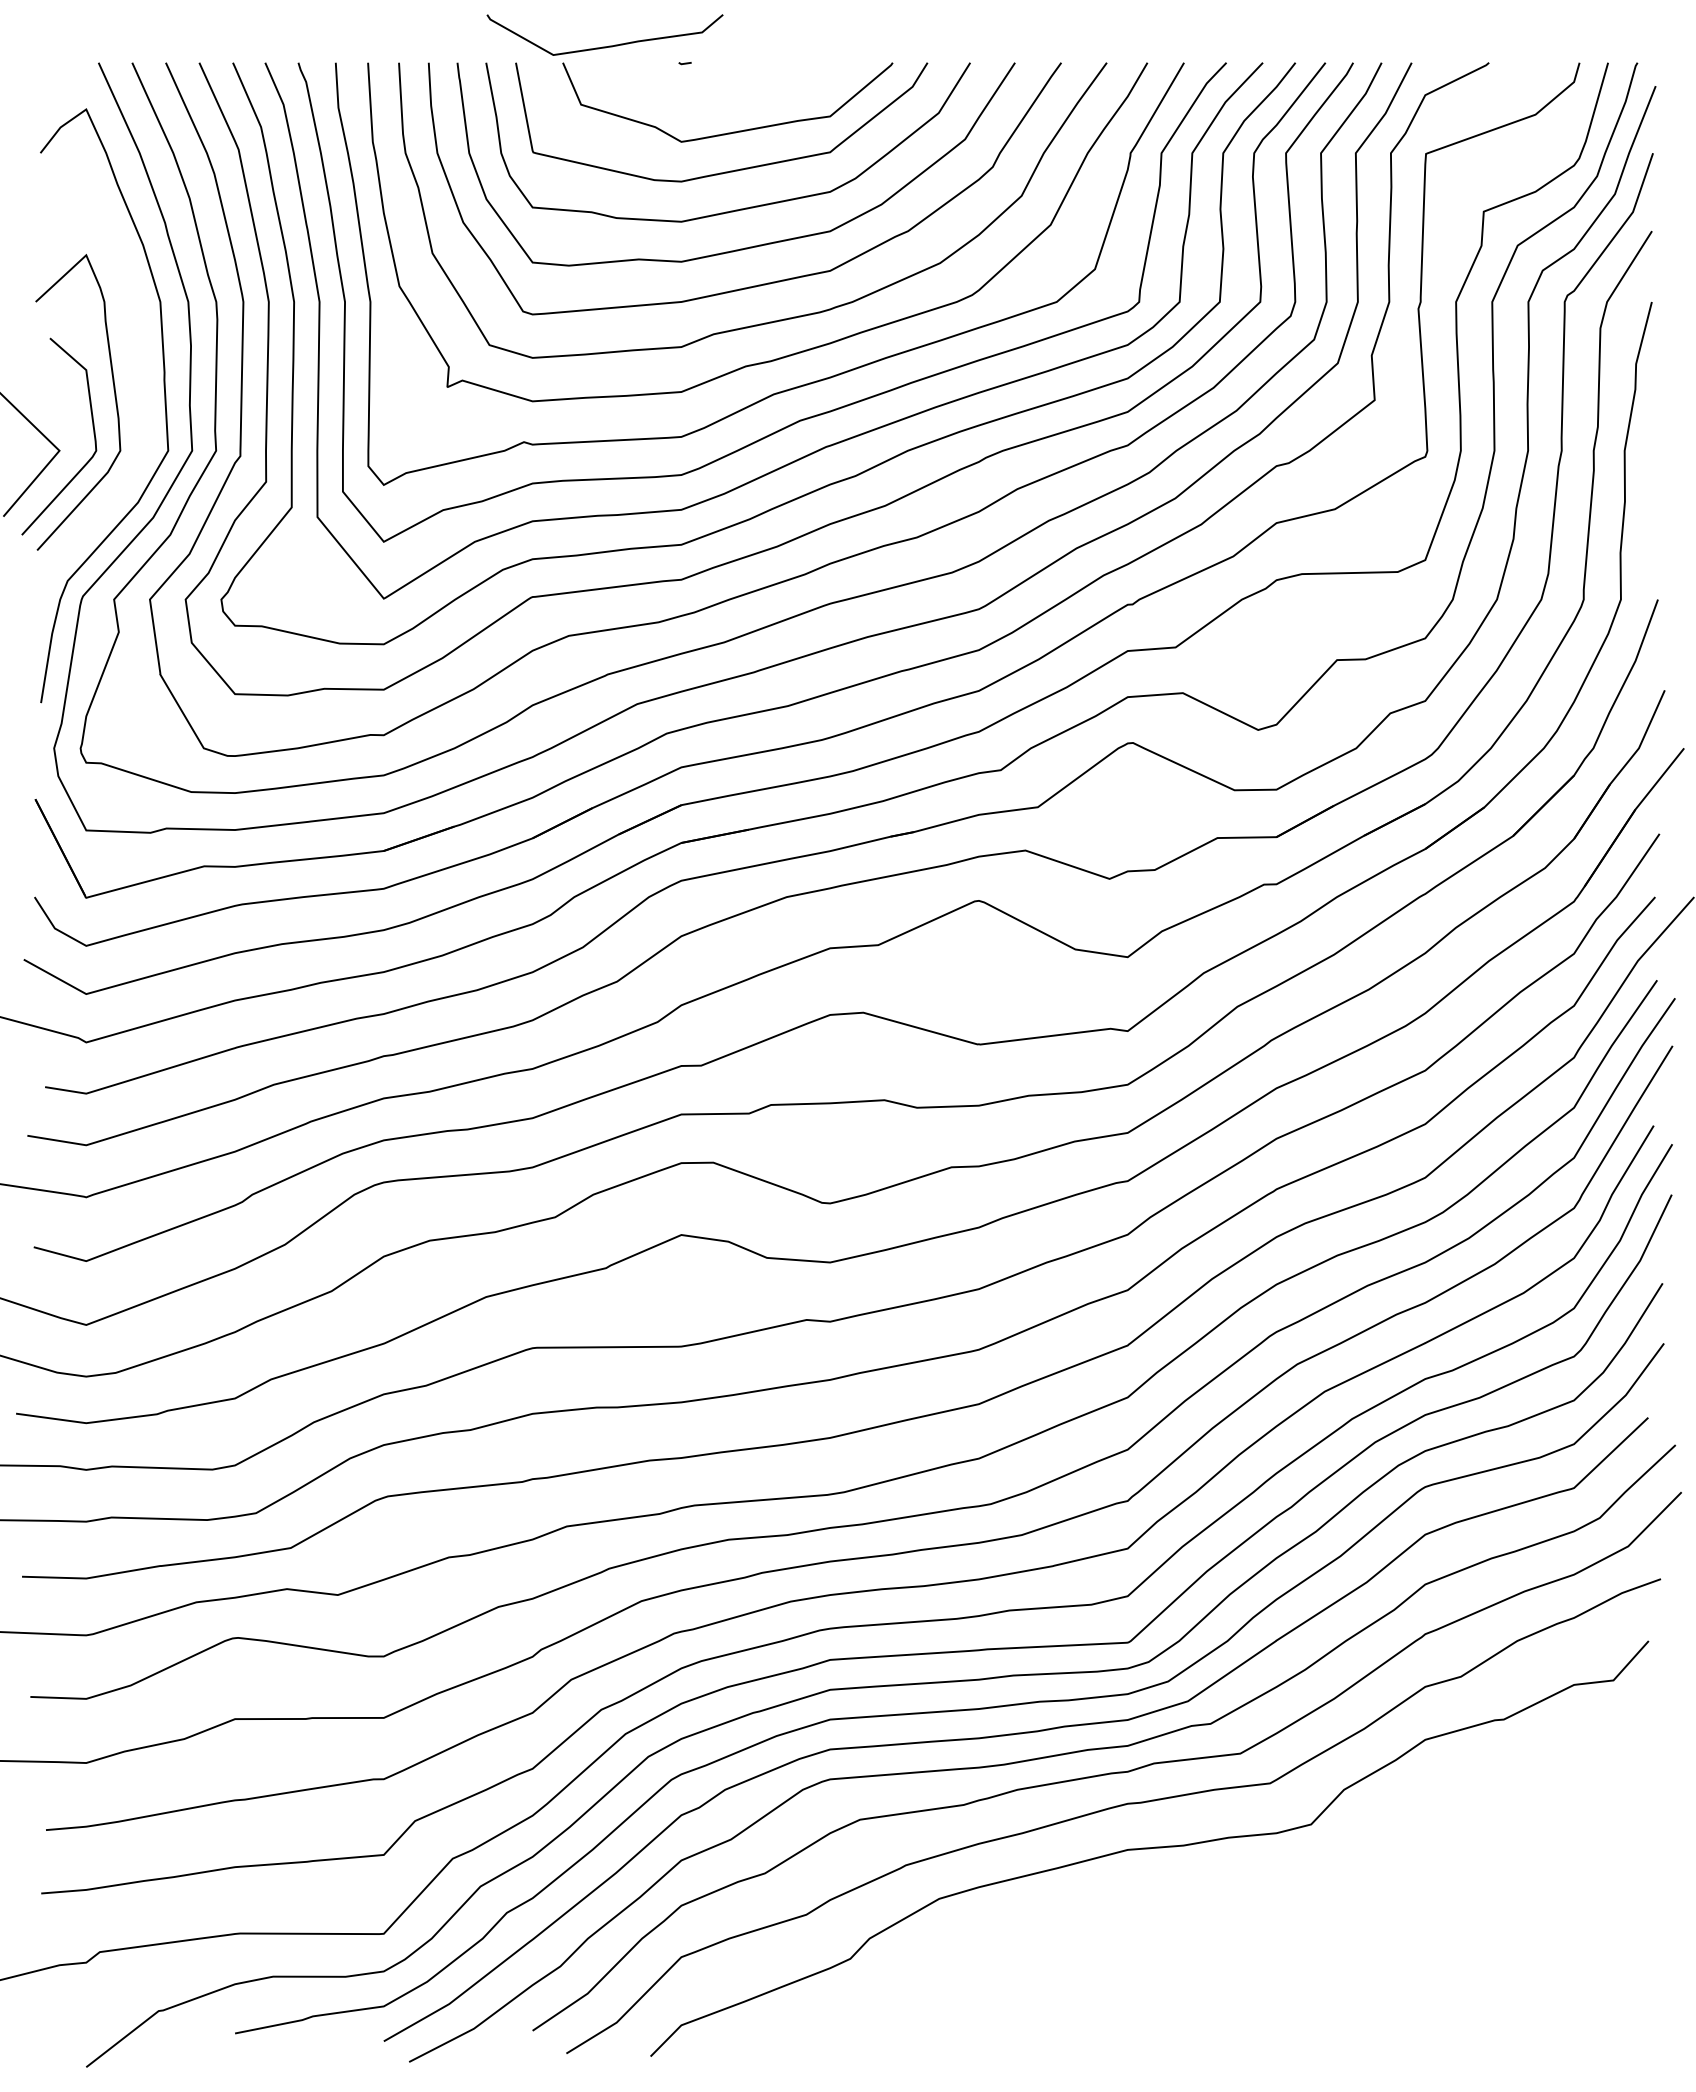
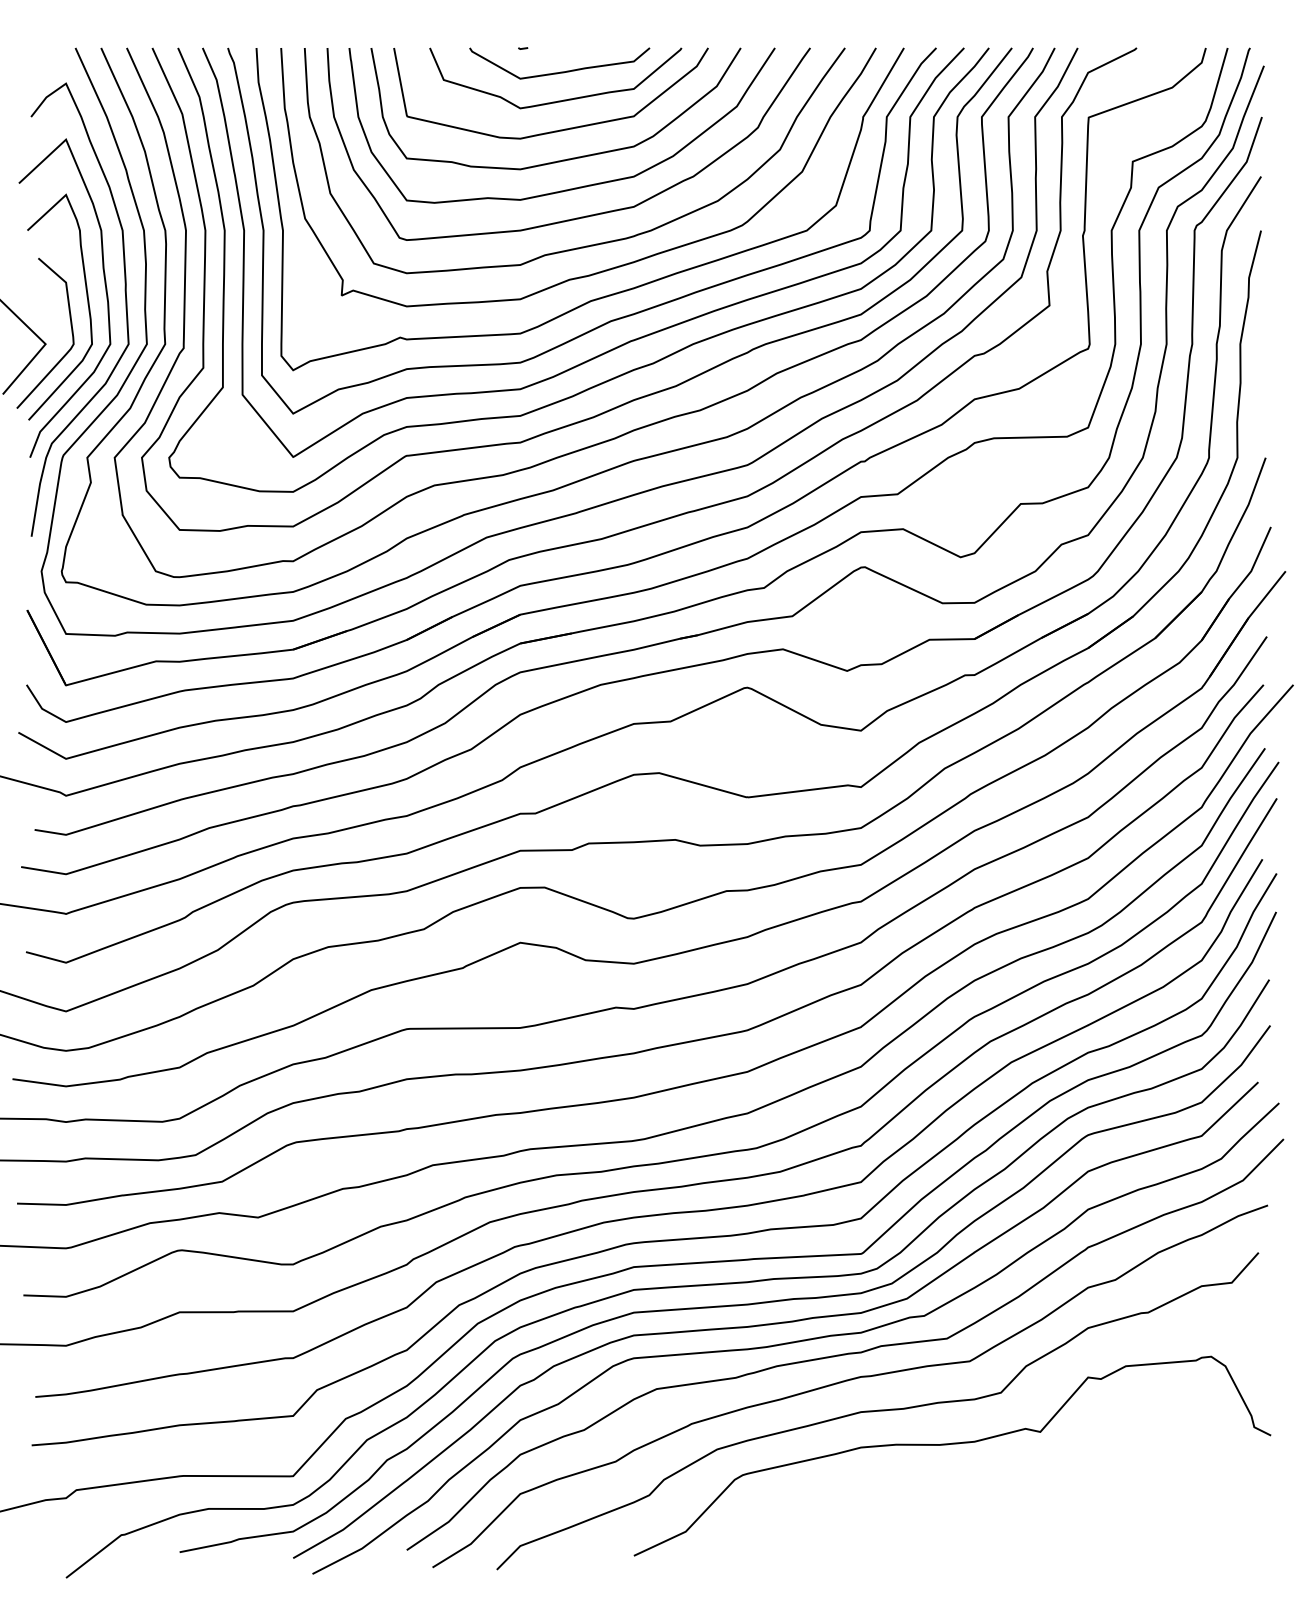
curve: (604, 46) -> (559, 72), moved
curve: (138, 383) -> (105, 292), added
curve: (1247, 1892) -> (952, 1444), added

